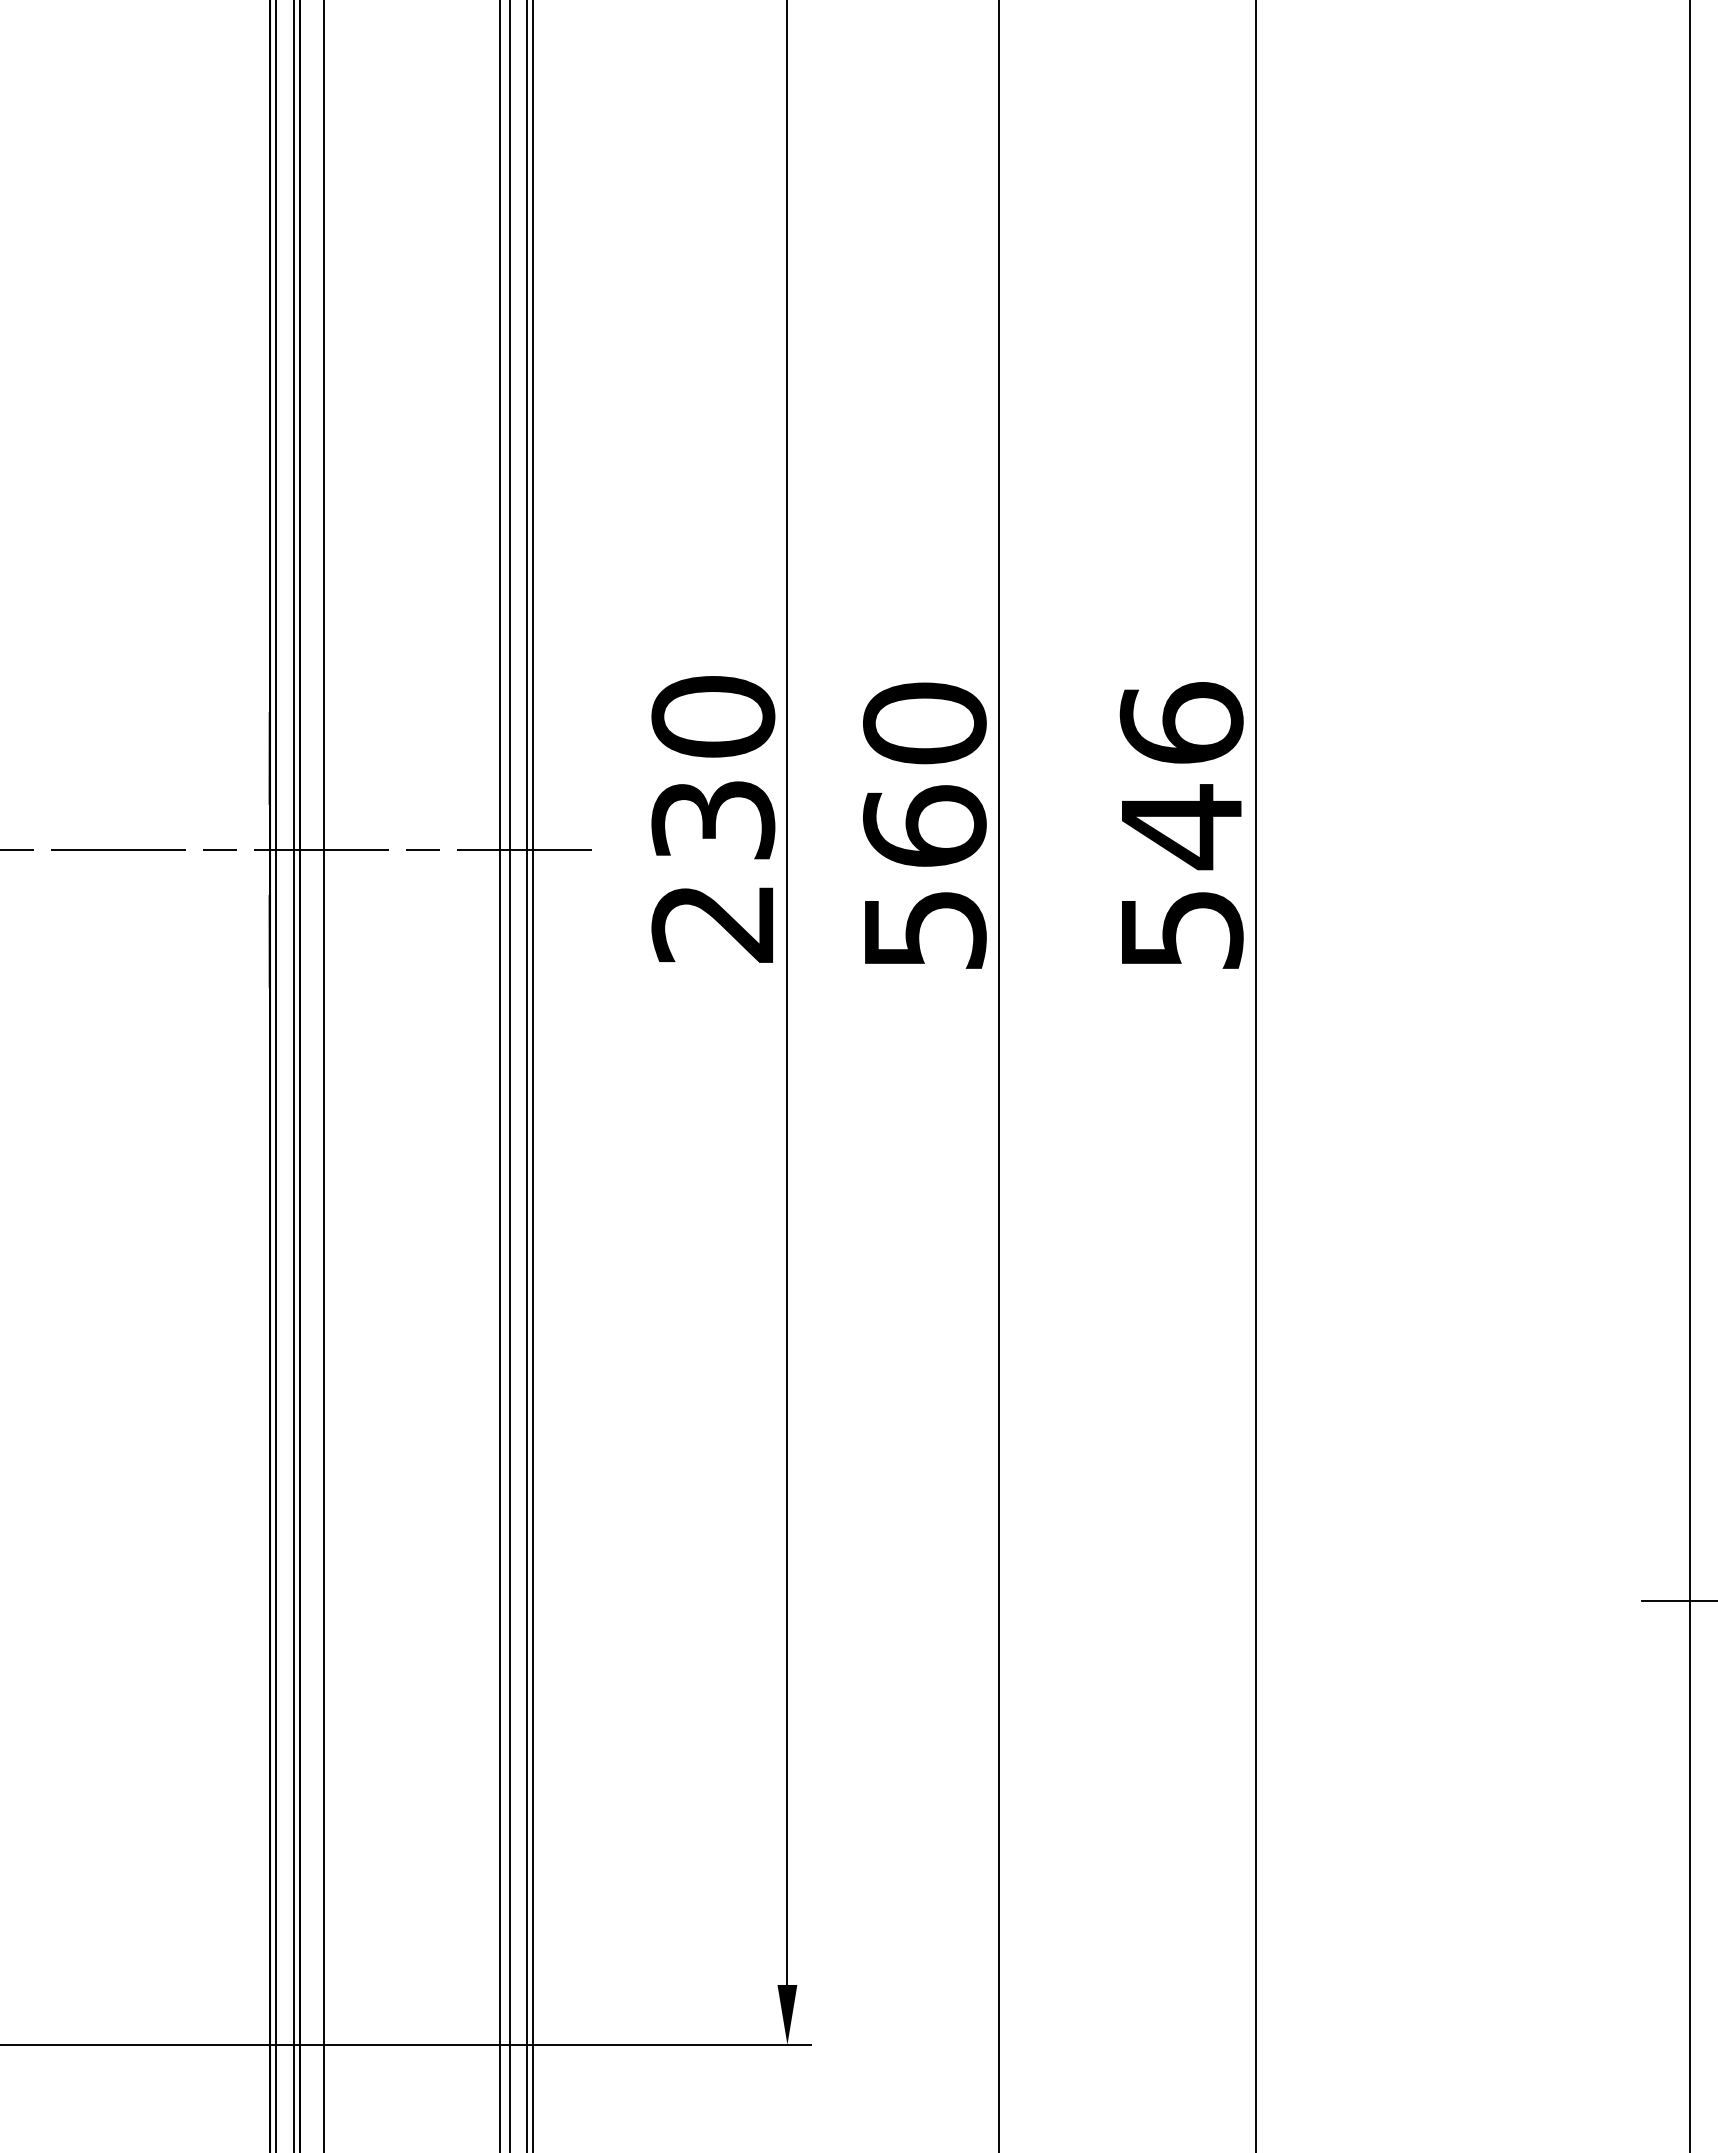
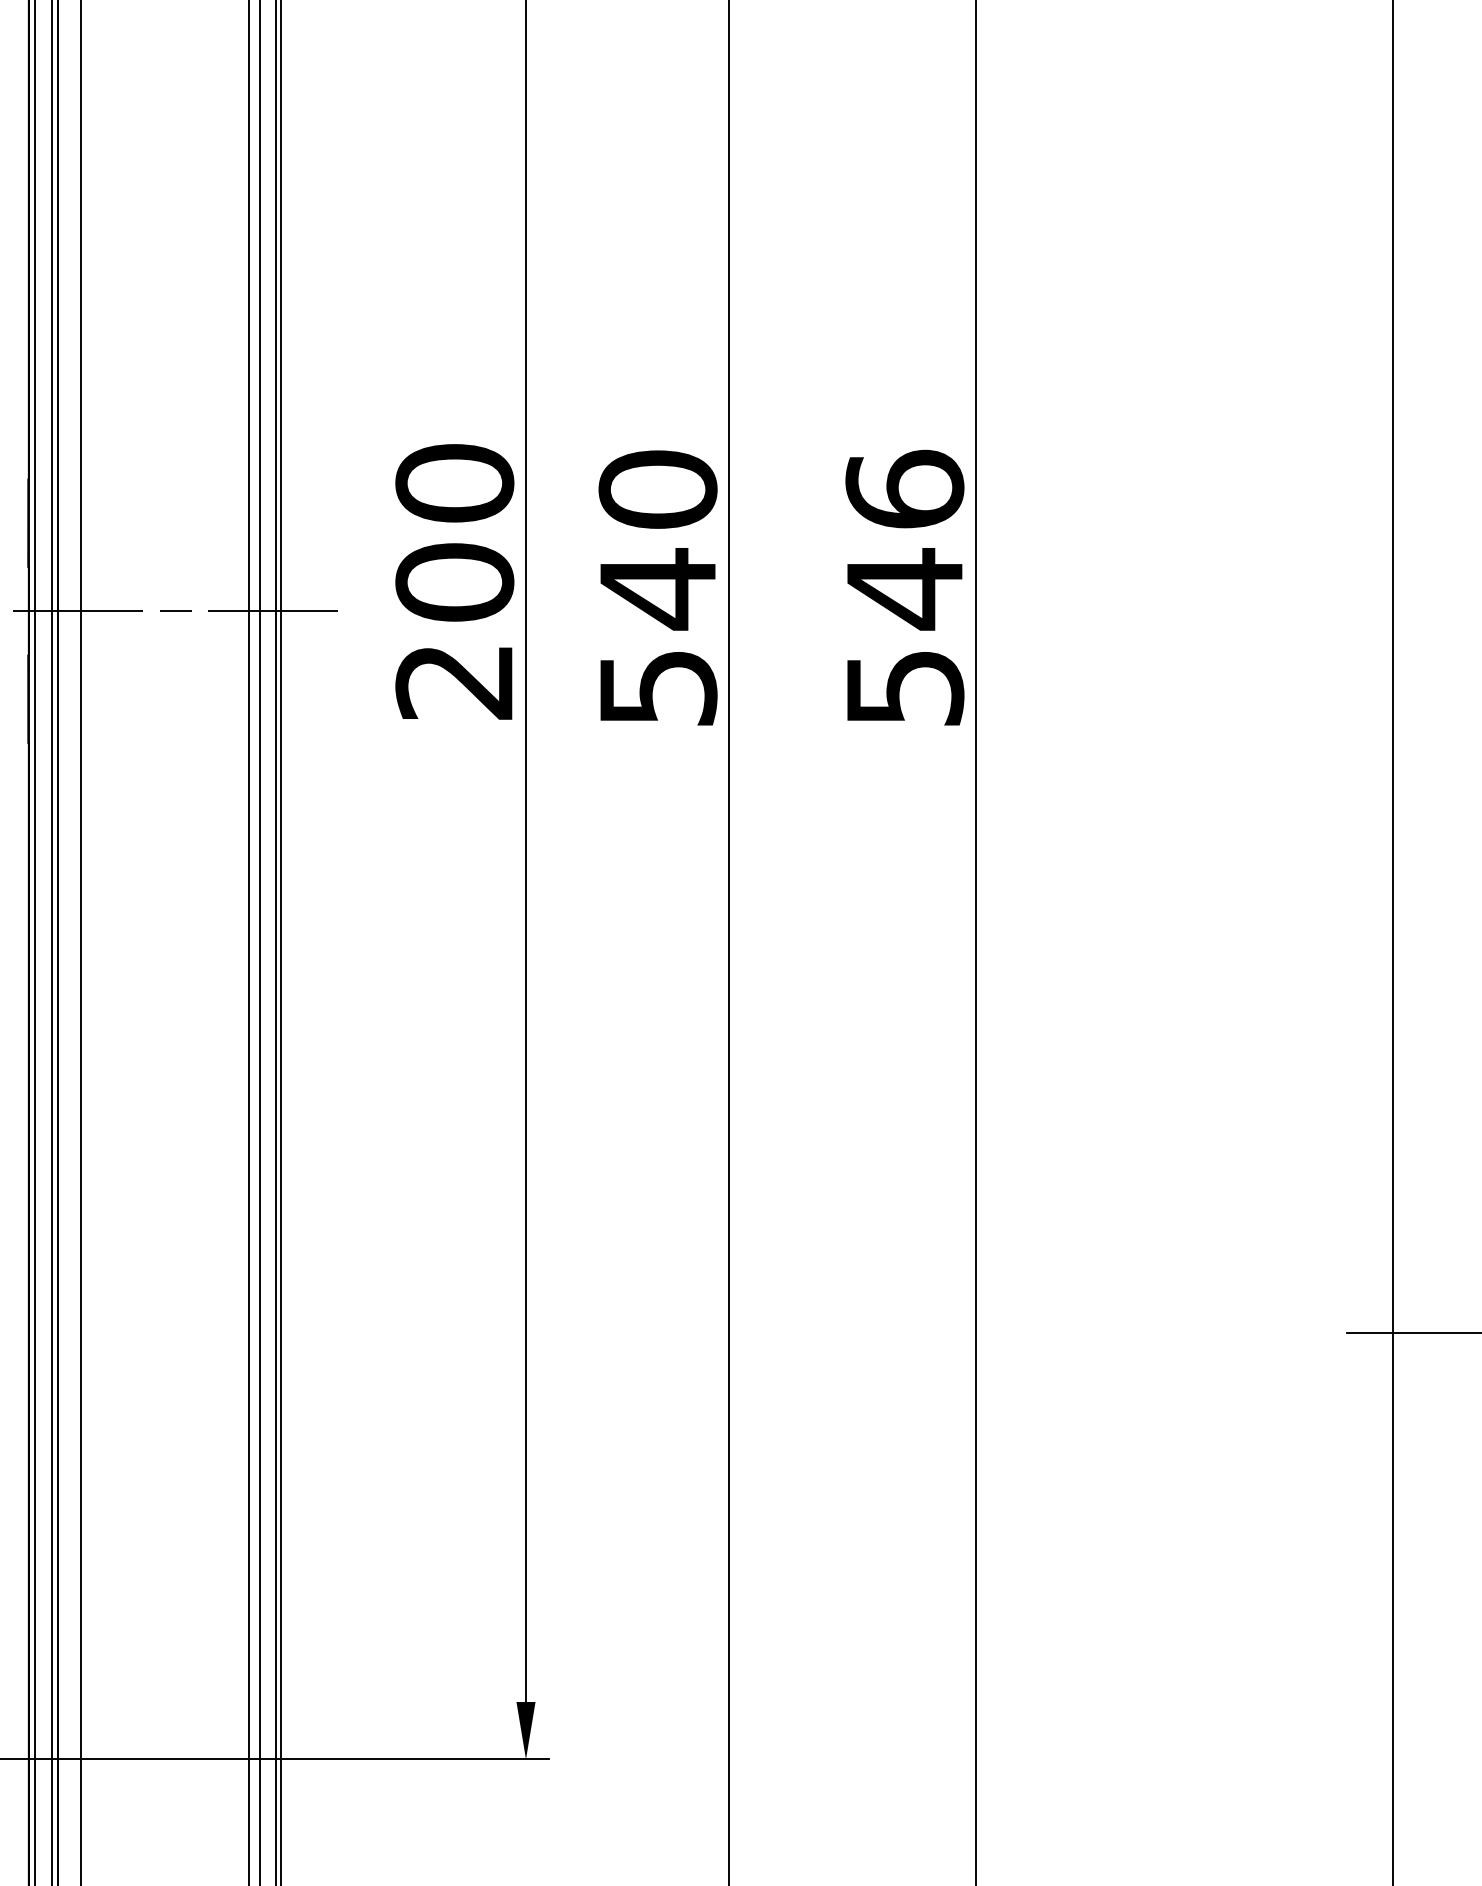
text: (713, 819) -> (454, 581), 230 -> 200
text: (924, 827) -> (657, 589), 560 -> 540

